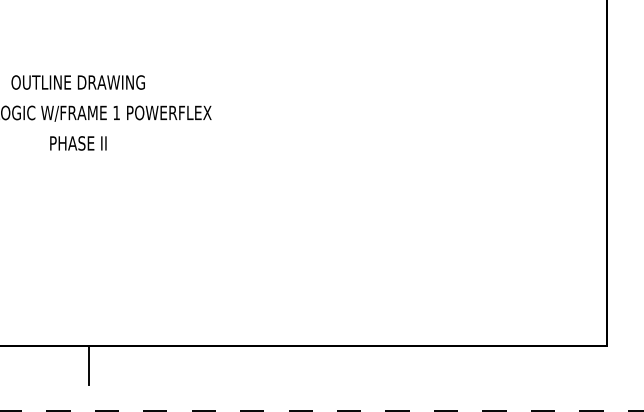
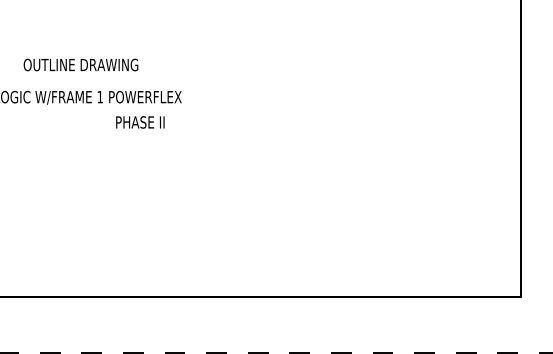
text: (77, 82) -> (80, 64), moved
text: (78, 143) -> (140, 122), moved
line: (88, 365) -> (76, 313), removed

